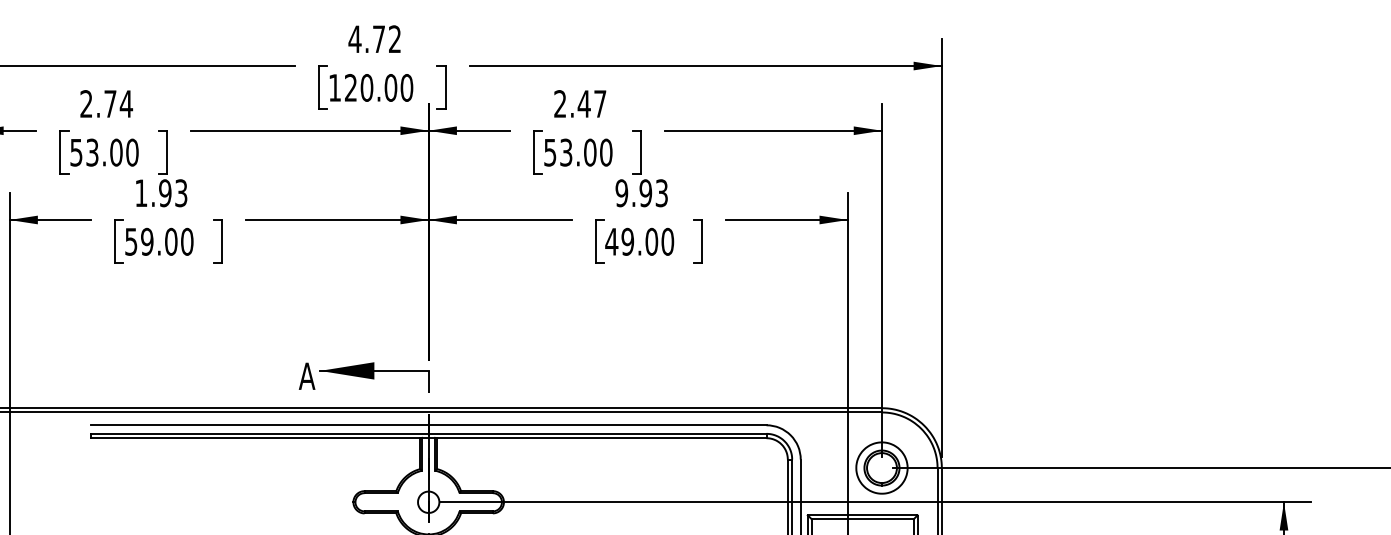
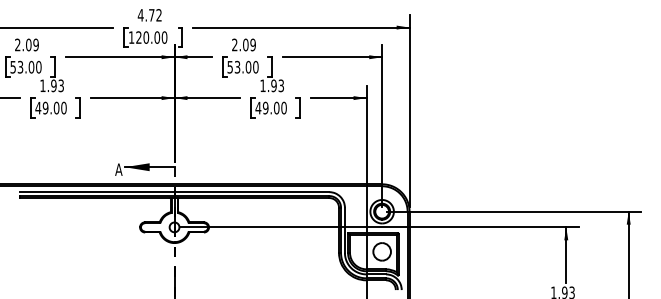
text: (118, 102) -> (32, 44), 2.74 -> 2.09
text: (590, 102) -> (248, 44), 2.47 -> 2.09
text: (620, 192) -> (262, 85), 9.93 -> 1.93
text: (131, 242) -> (38, 108), 59.00 -> 49.00

